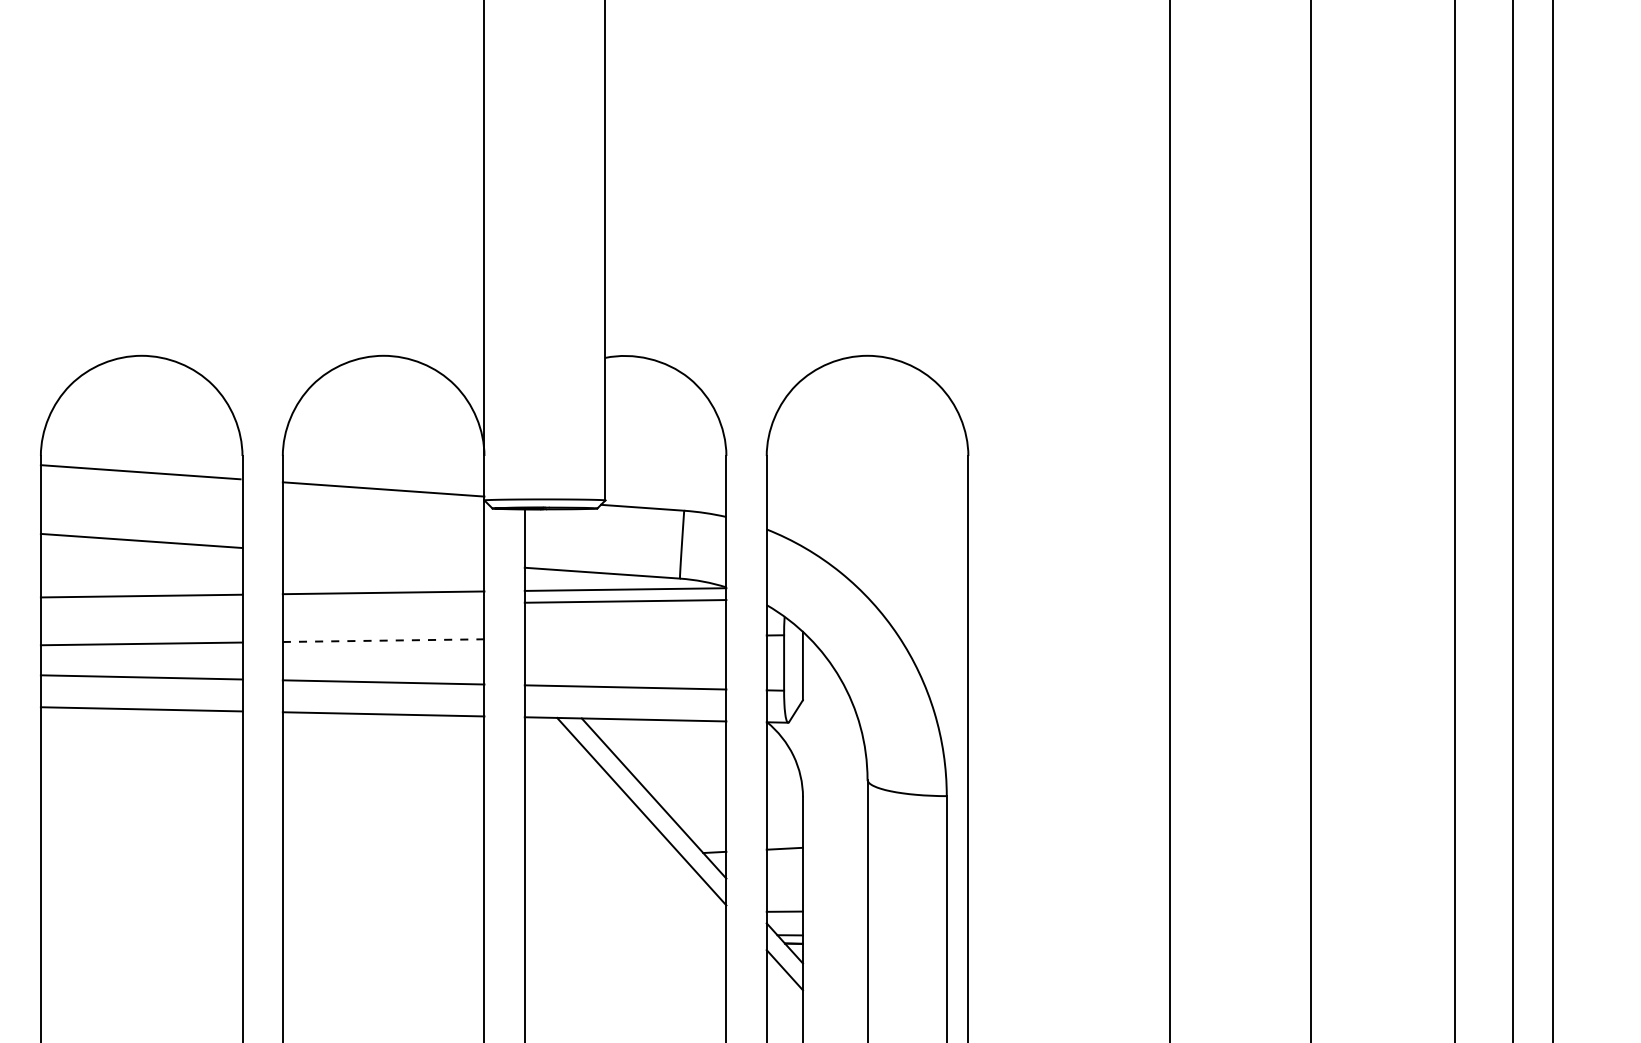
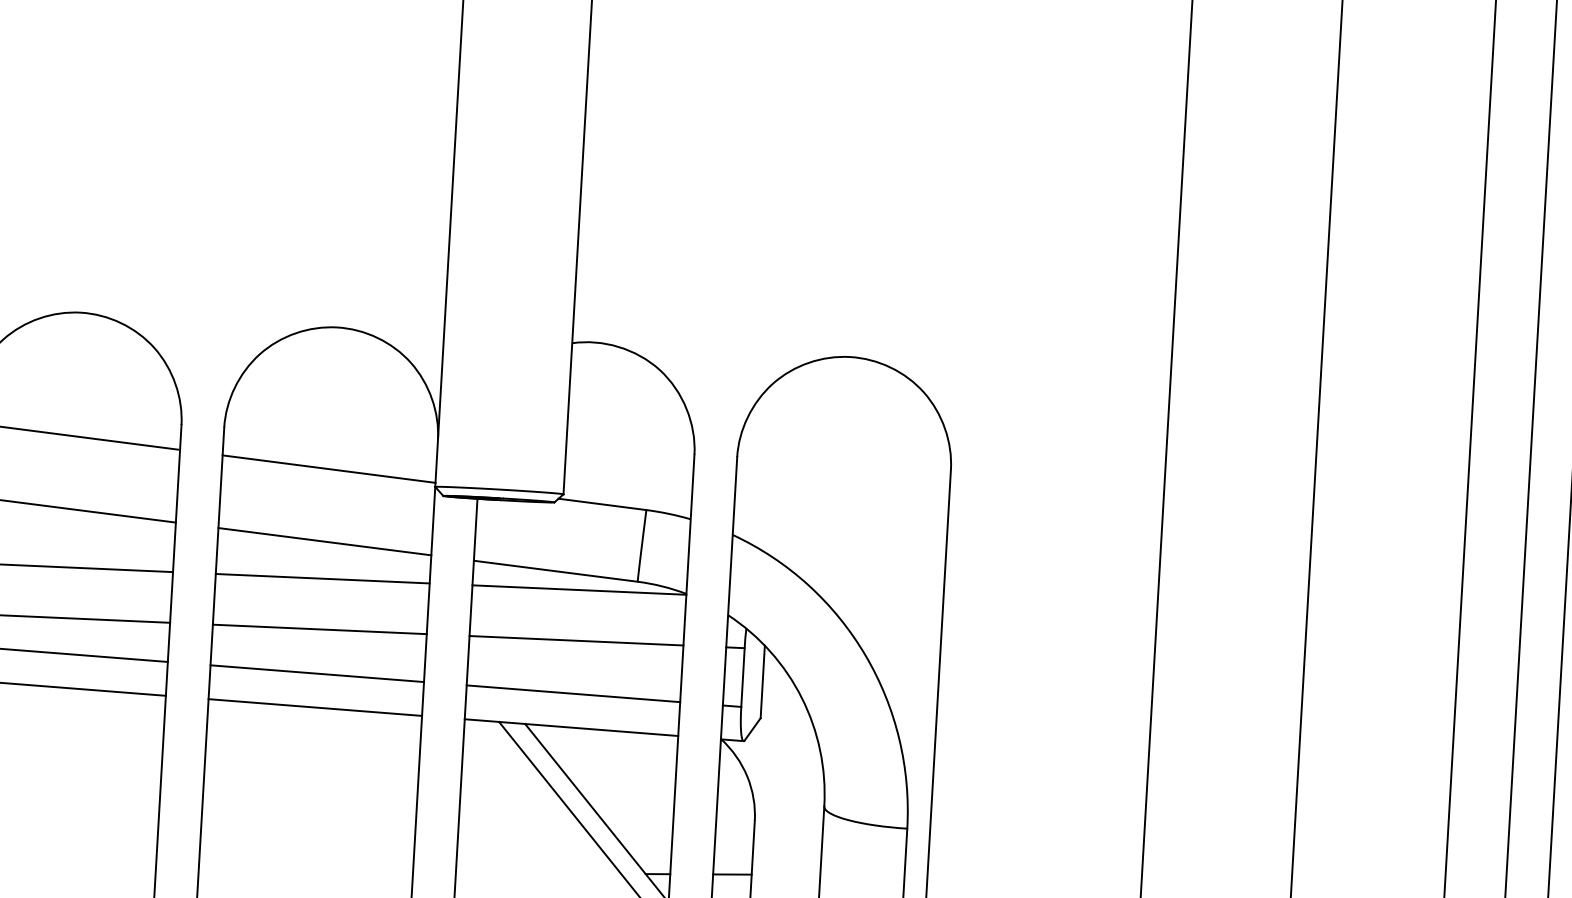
line: (383, 557) -> (324, 541), added
line: (625, 601) -> (576, 640), moved
line: (383, 640) -> (319, 629), dashed -> solid

